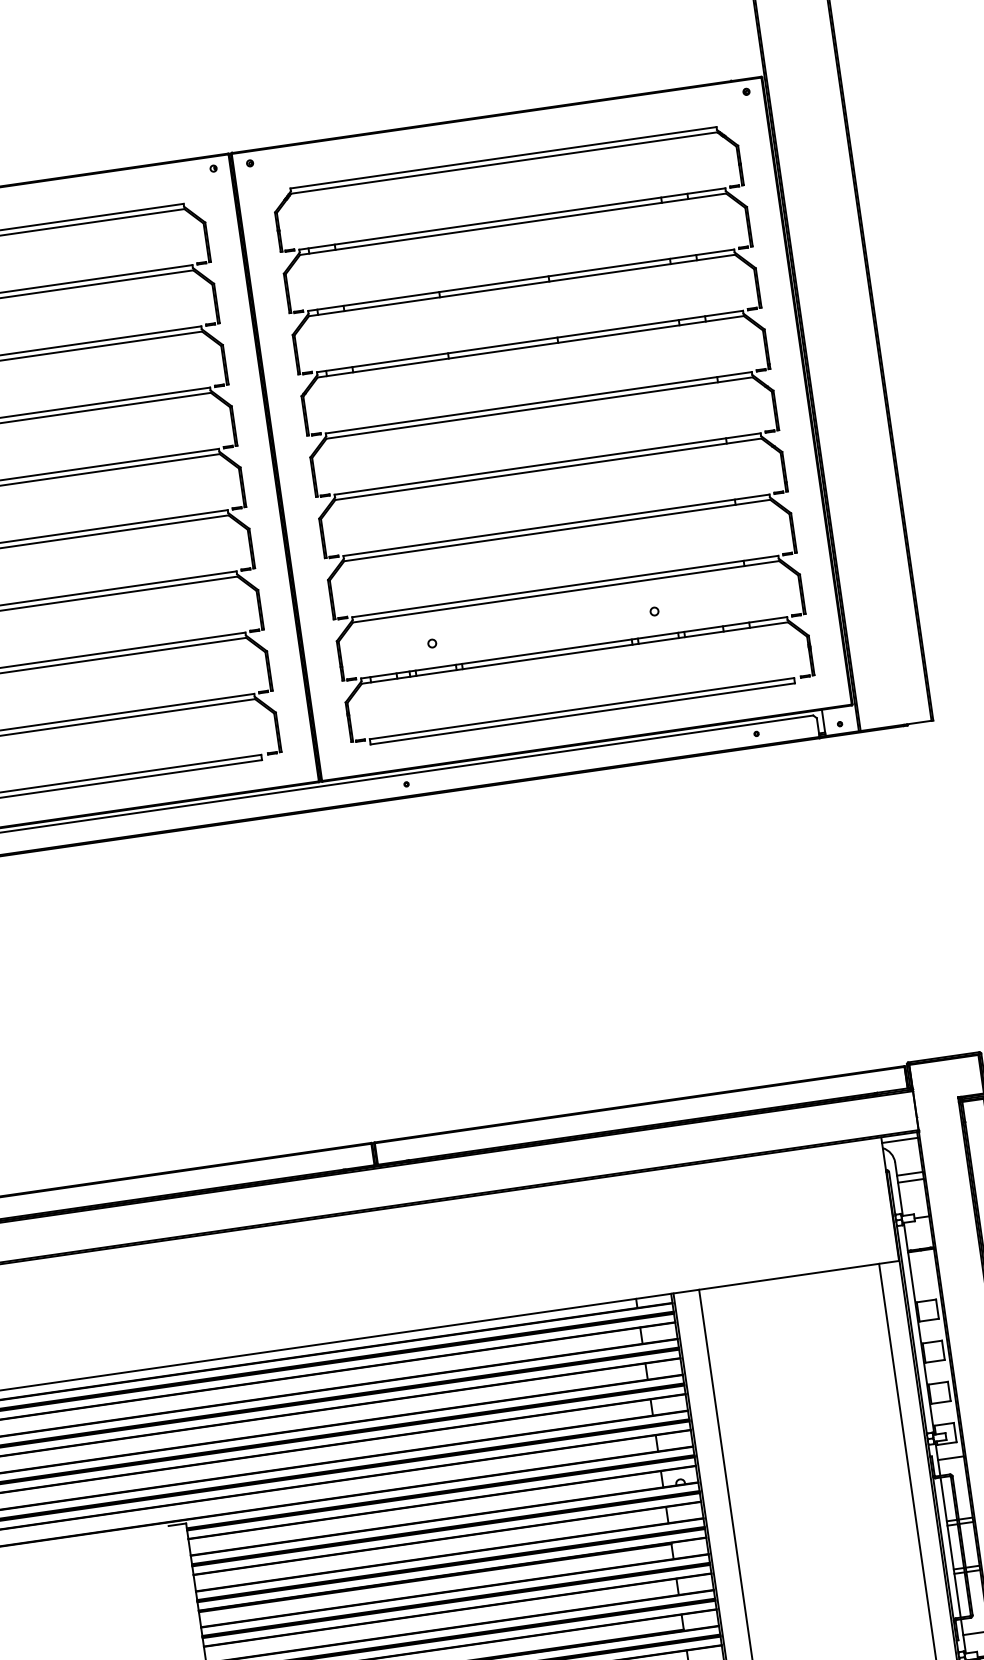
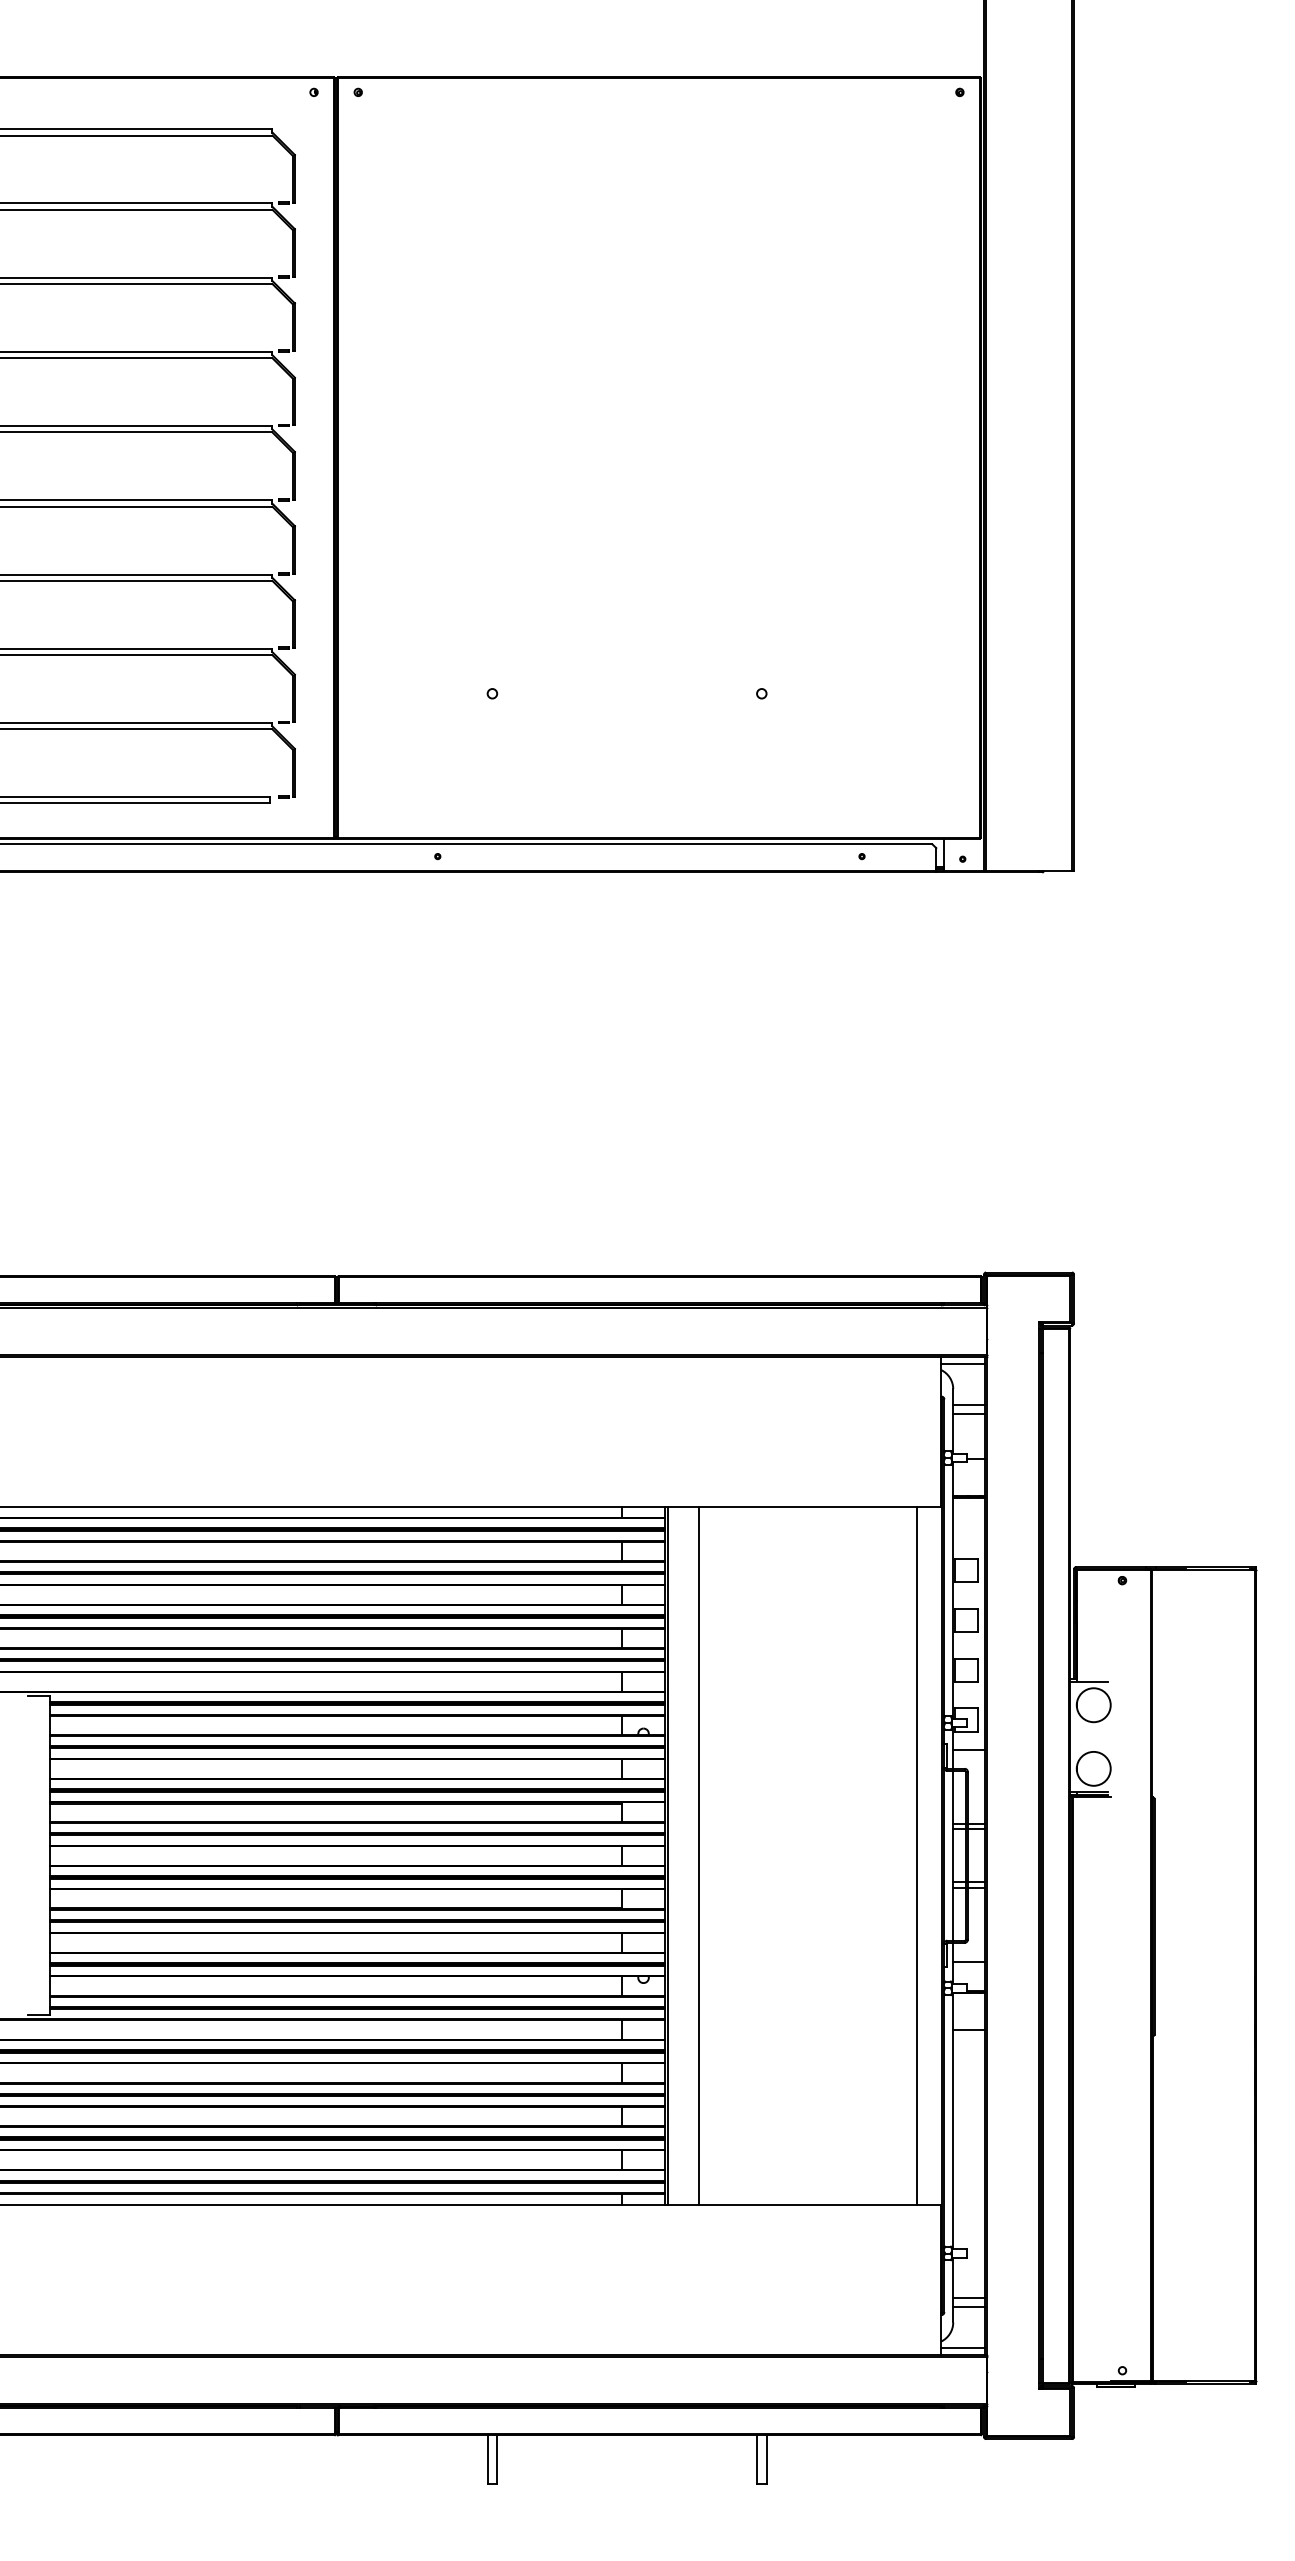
part: (539, 408) -> (659, 432), removed

